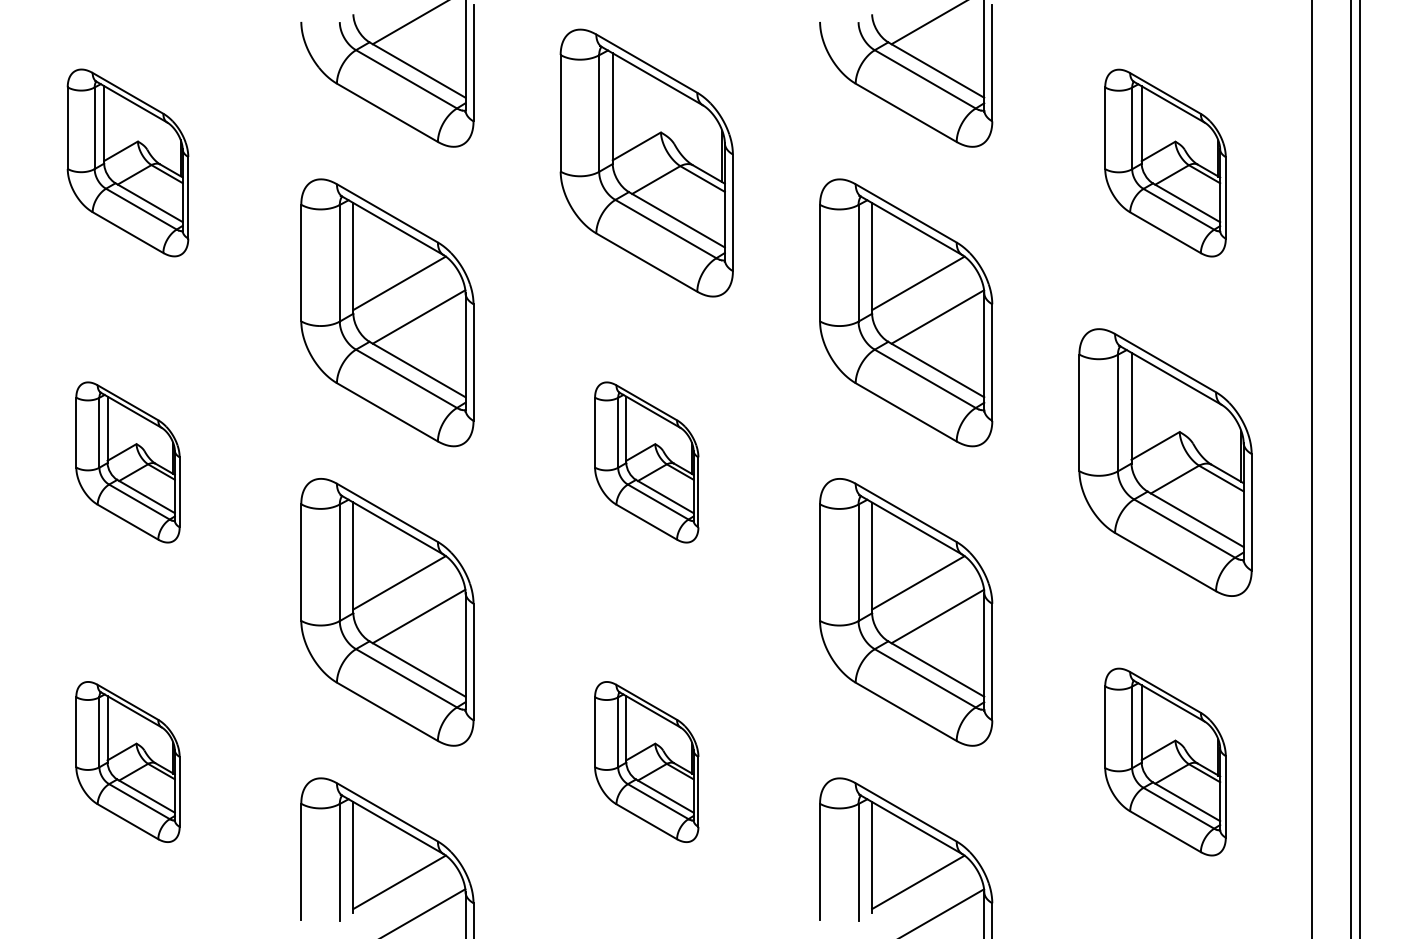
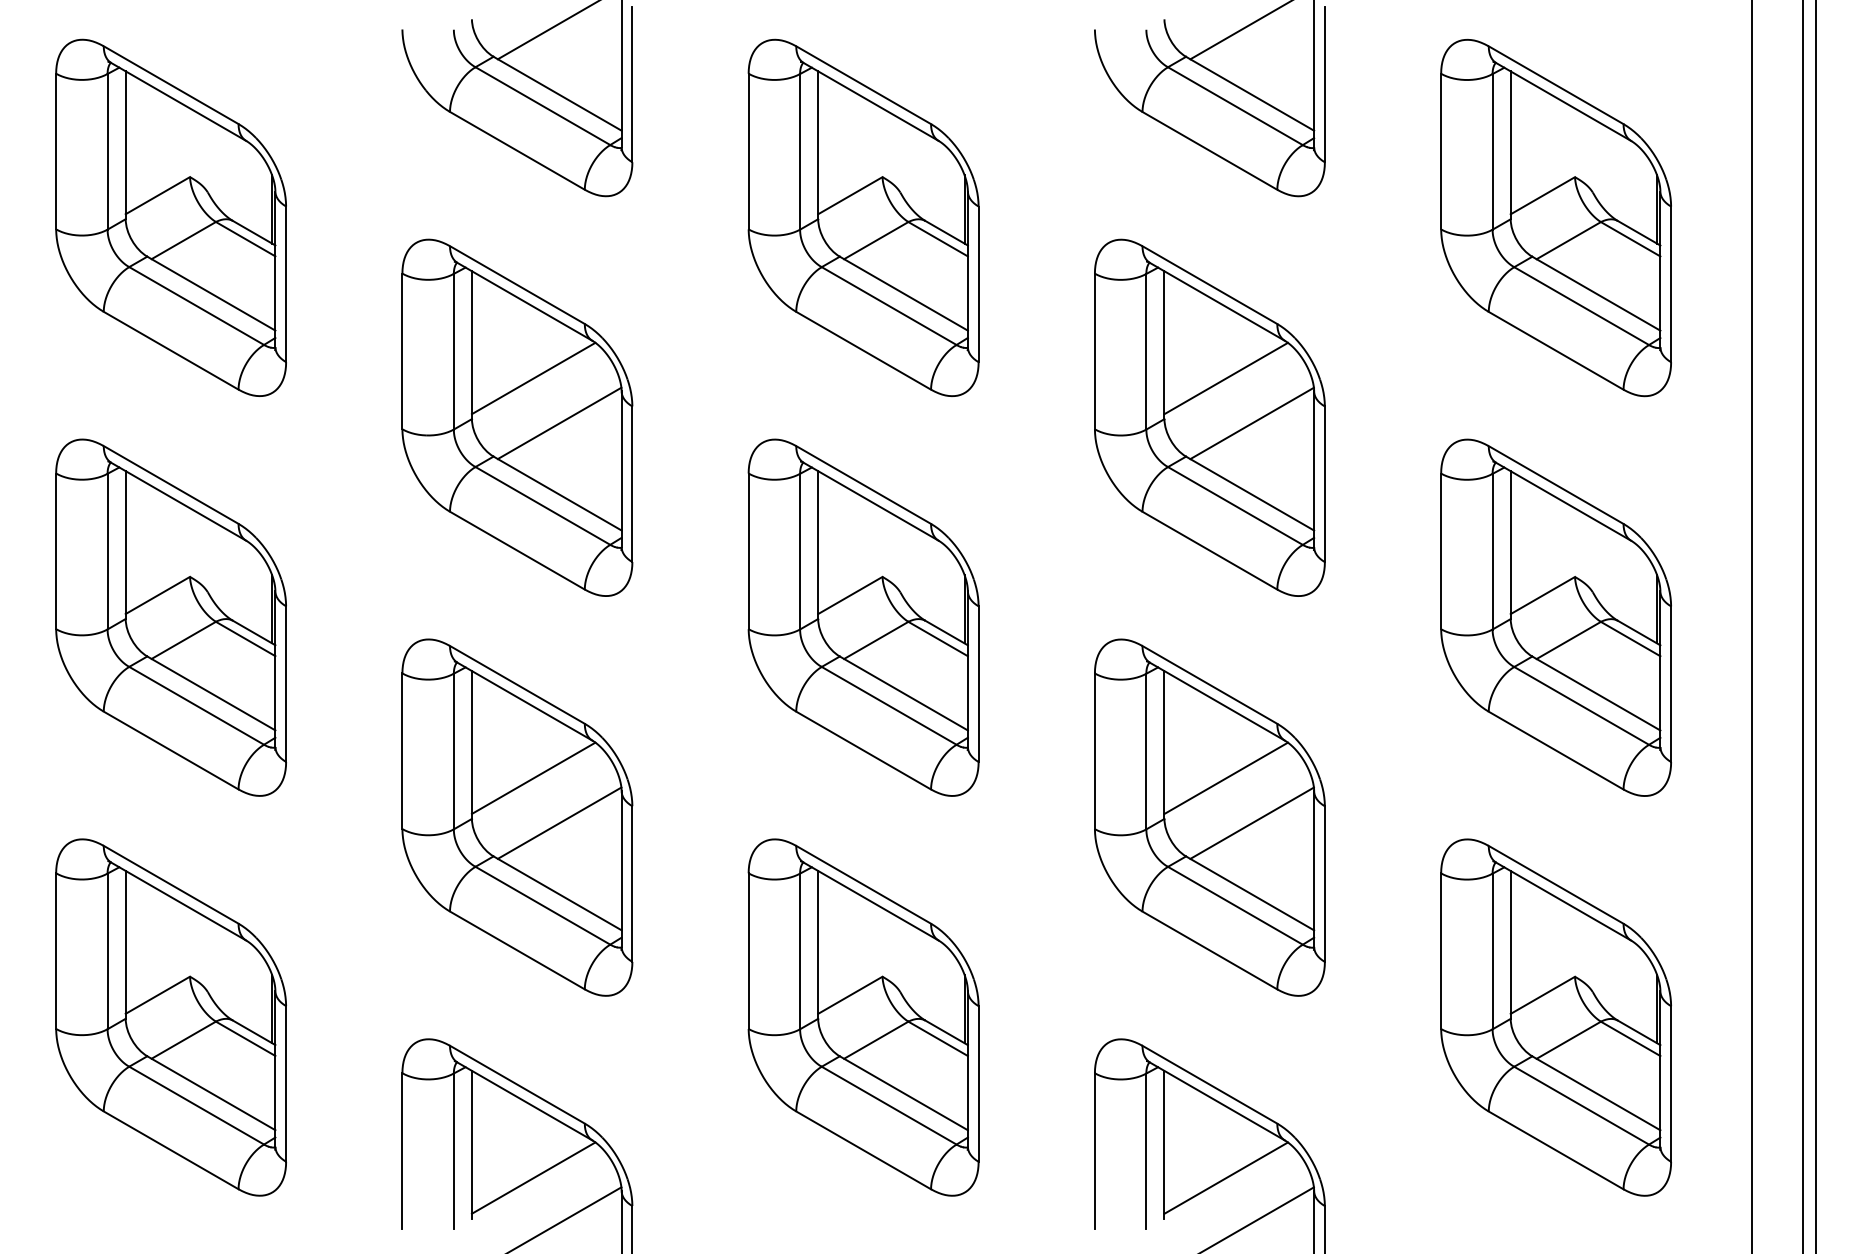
part: (127, 162) -> (170, 217), size x1.43
part: (1165, 162) -> (1555, 217), size x1.43
part: (127, 462) -> (170, 617), size x1.67
part: (646, 462) -> (863, 617), size x1.67
part: (127, 762) -> (170, 1017), size x1.67
part: (646, 762) -> (863, 1017), size x1.67
part: (1165, 762) -> (1555, 1017), size x1.43

